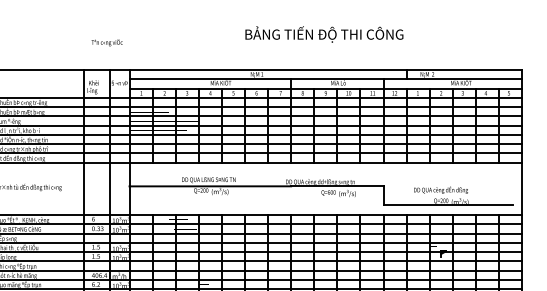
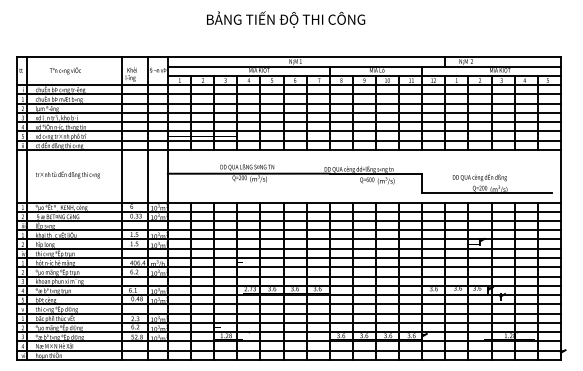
text: (324, 34) -> (286, 19), moved
text: (107, 42) -> (65, 70), moved

